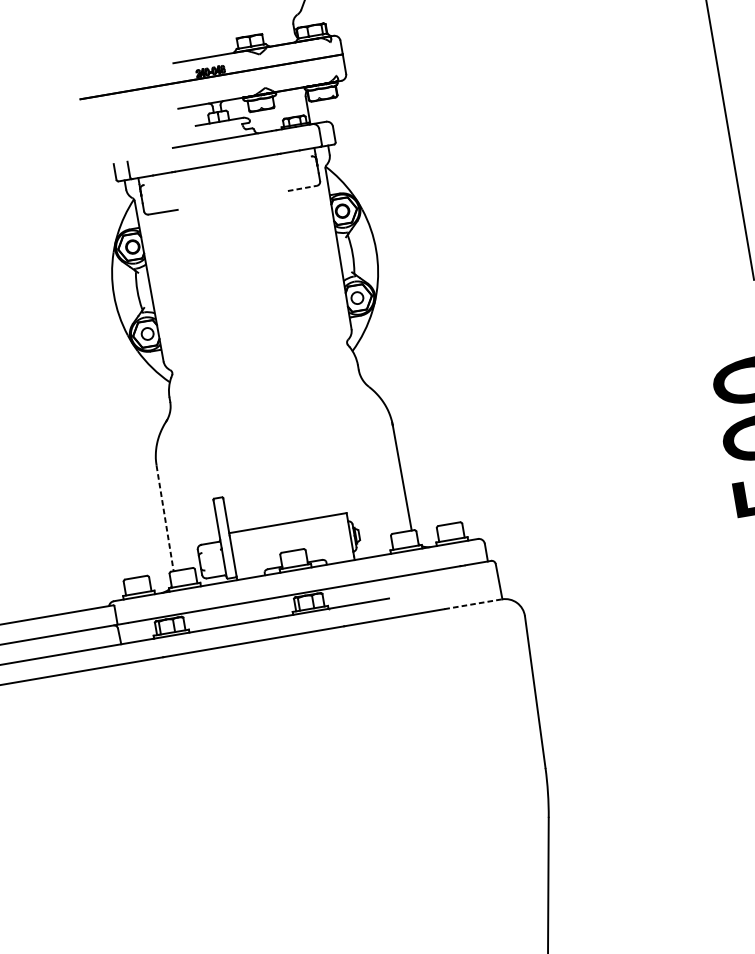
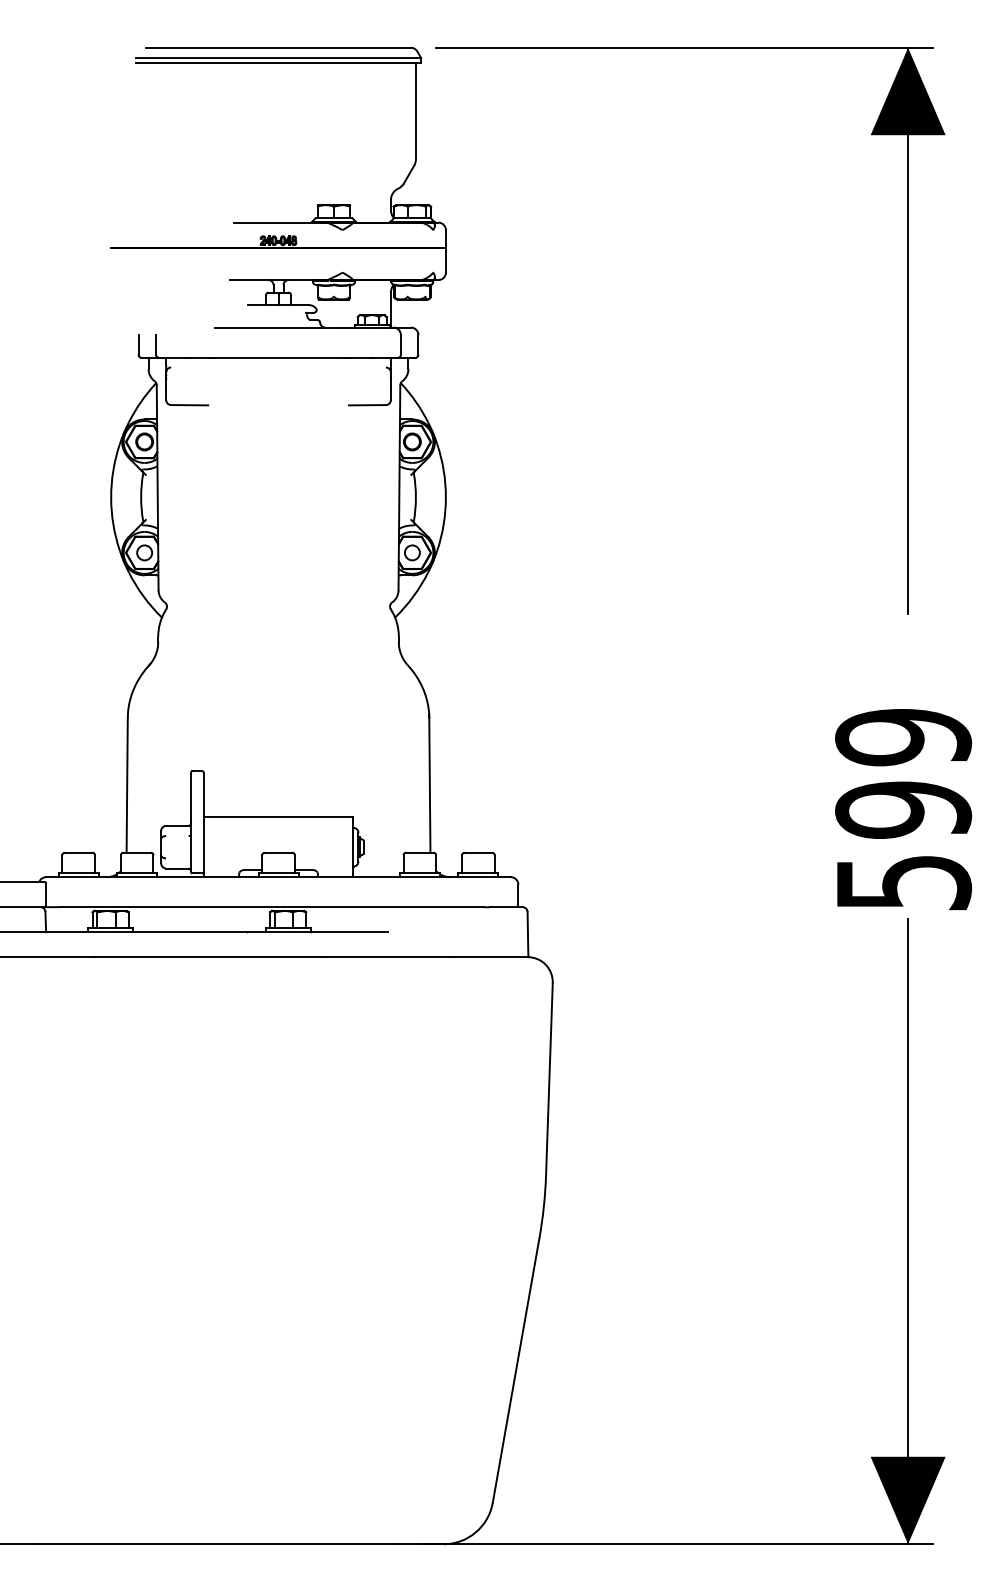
line: (302, 188) -> (367, 405), dashed -> solid
line: (165, 518) -> (127, 785), dashed -> solid
line: (473, 604) -> (491, 957), dashed -> solid

